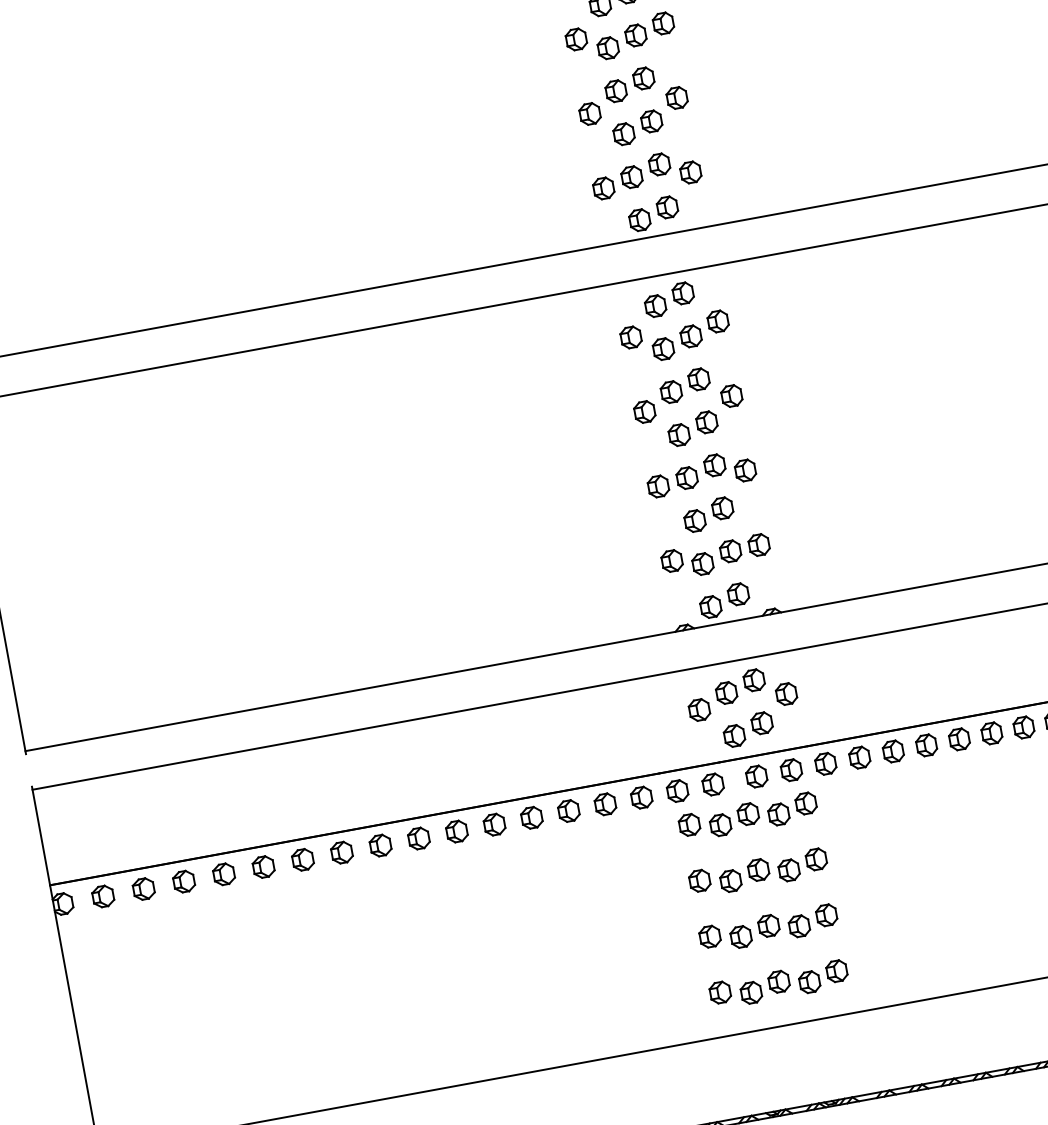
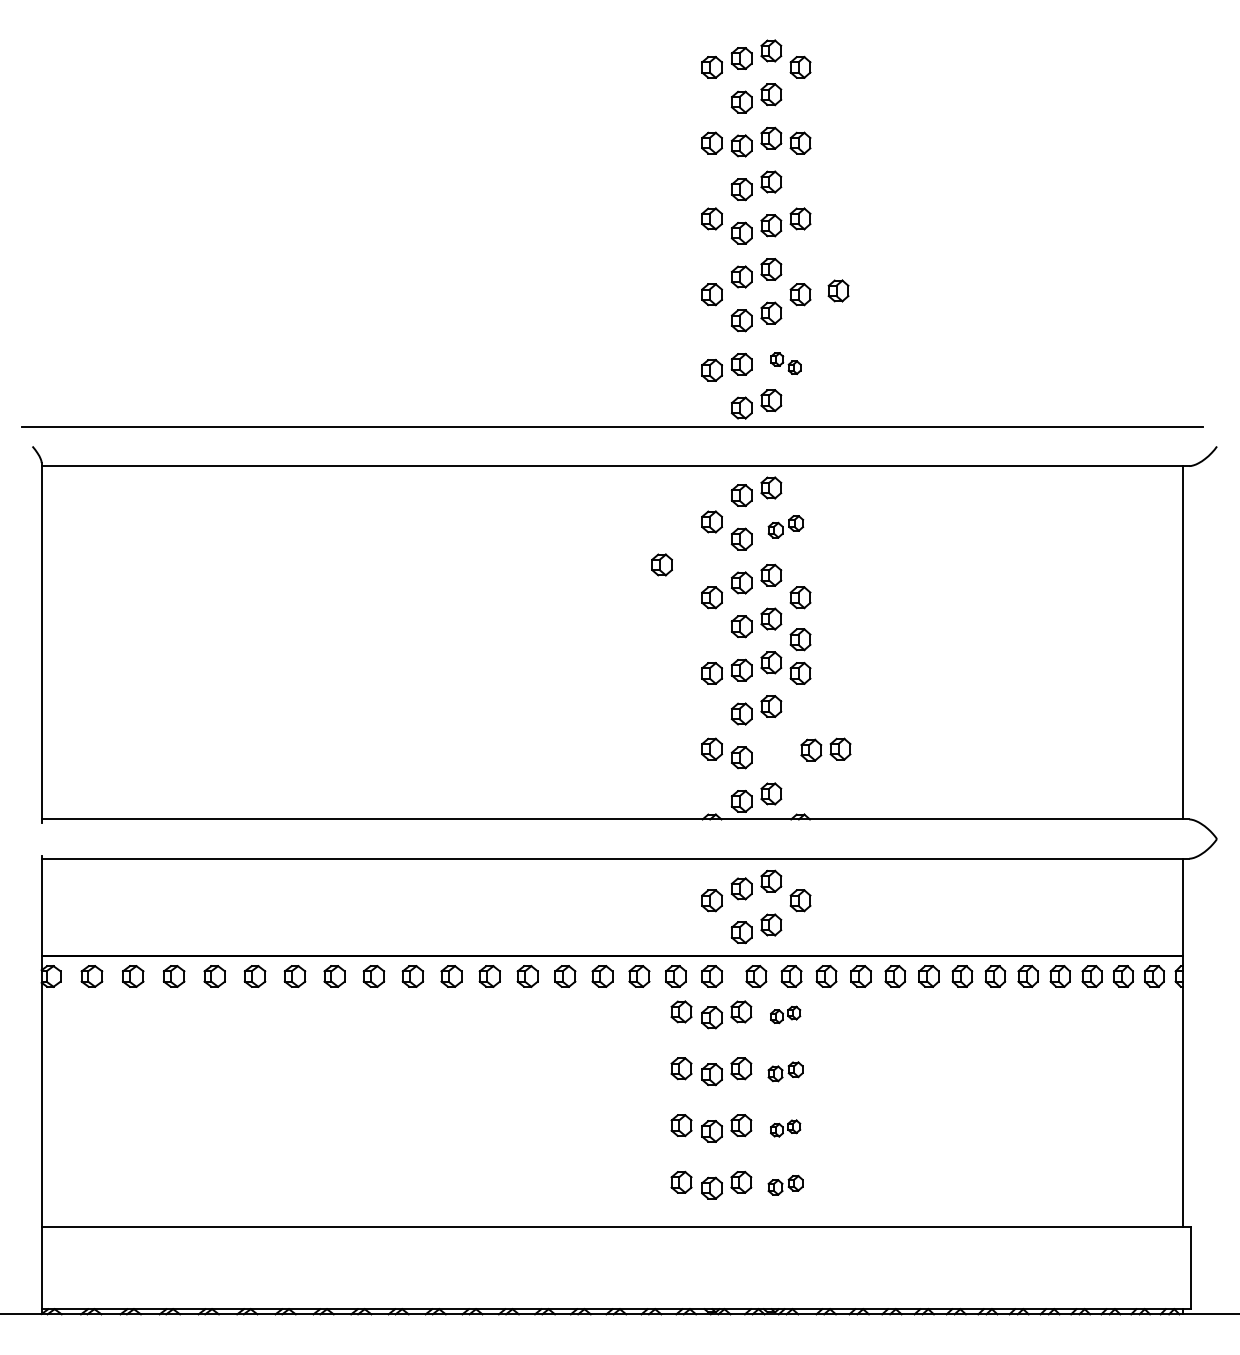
part: (713, 87) -> (838, 290), added
part: (674, 168) -> (785, 363), size x0.6
part: (704, 328) -> (785, 526), size x0.7
part: (589, 388) -> (661, 564), added
part: (739, 437) -> (800, 639), added
part: (744, 548) -> (825, 749), moved
part: (792, 808) -> (785, 1014), size x0.6
part: (802, 864) -> (785, 1071), size x0.7
part: (812, 920) -> (785, 1128), size x0.6
part: (823, 976) -> (785, 1185), size x0.7

